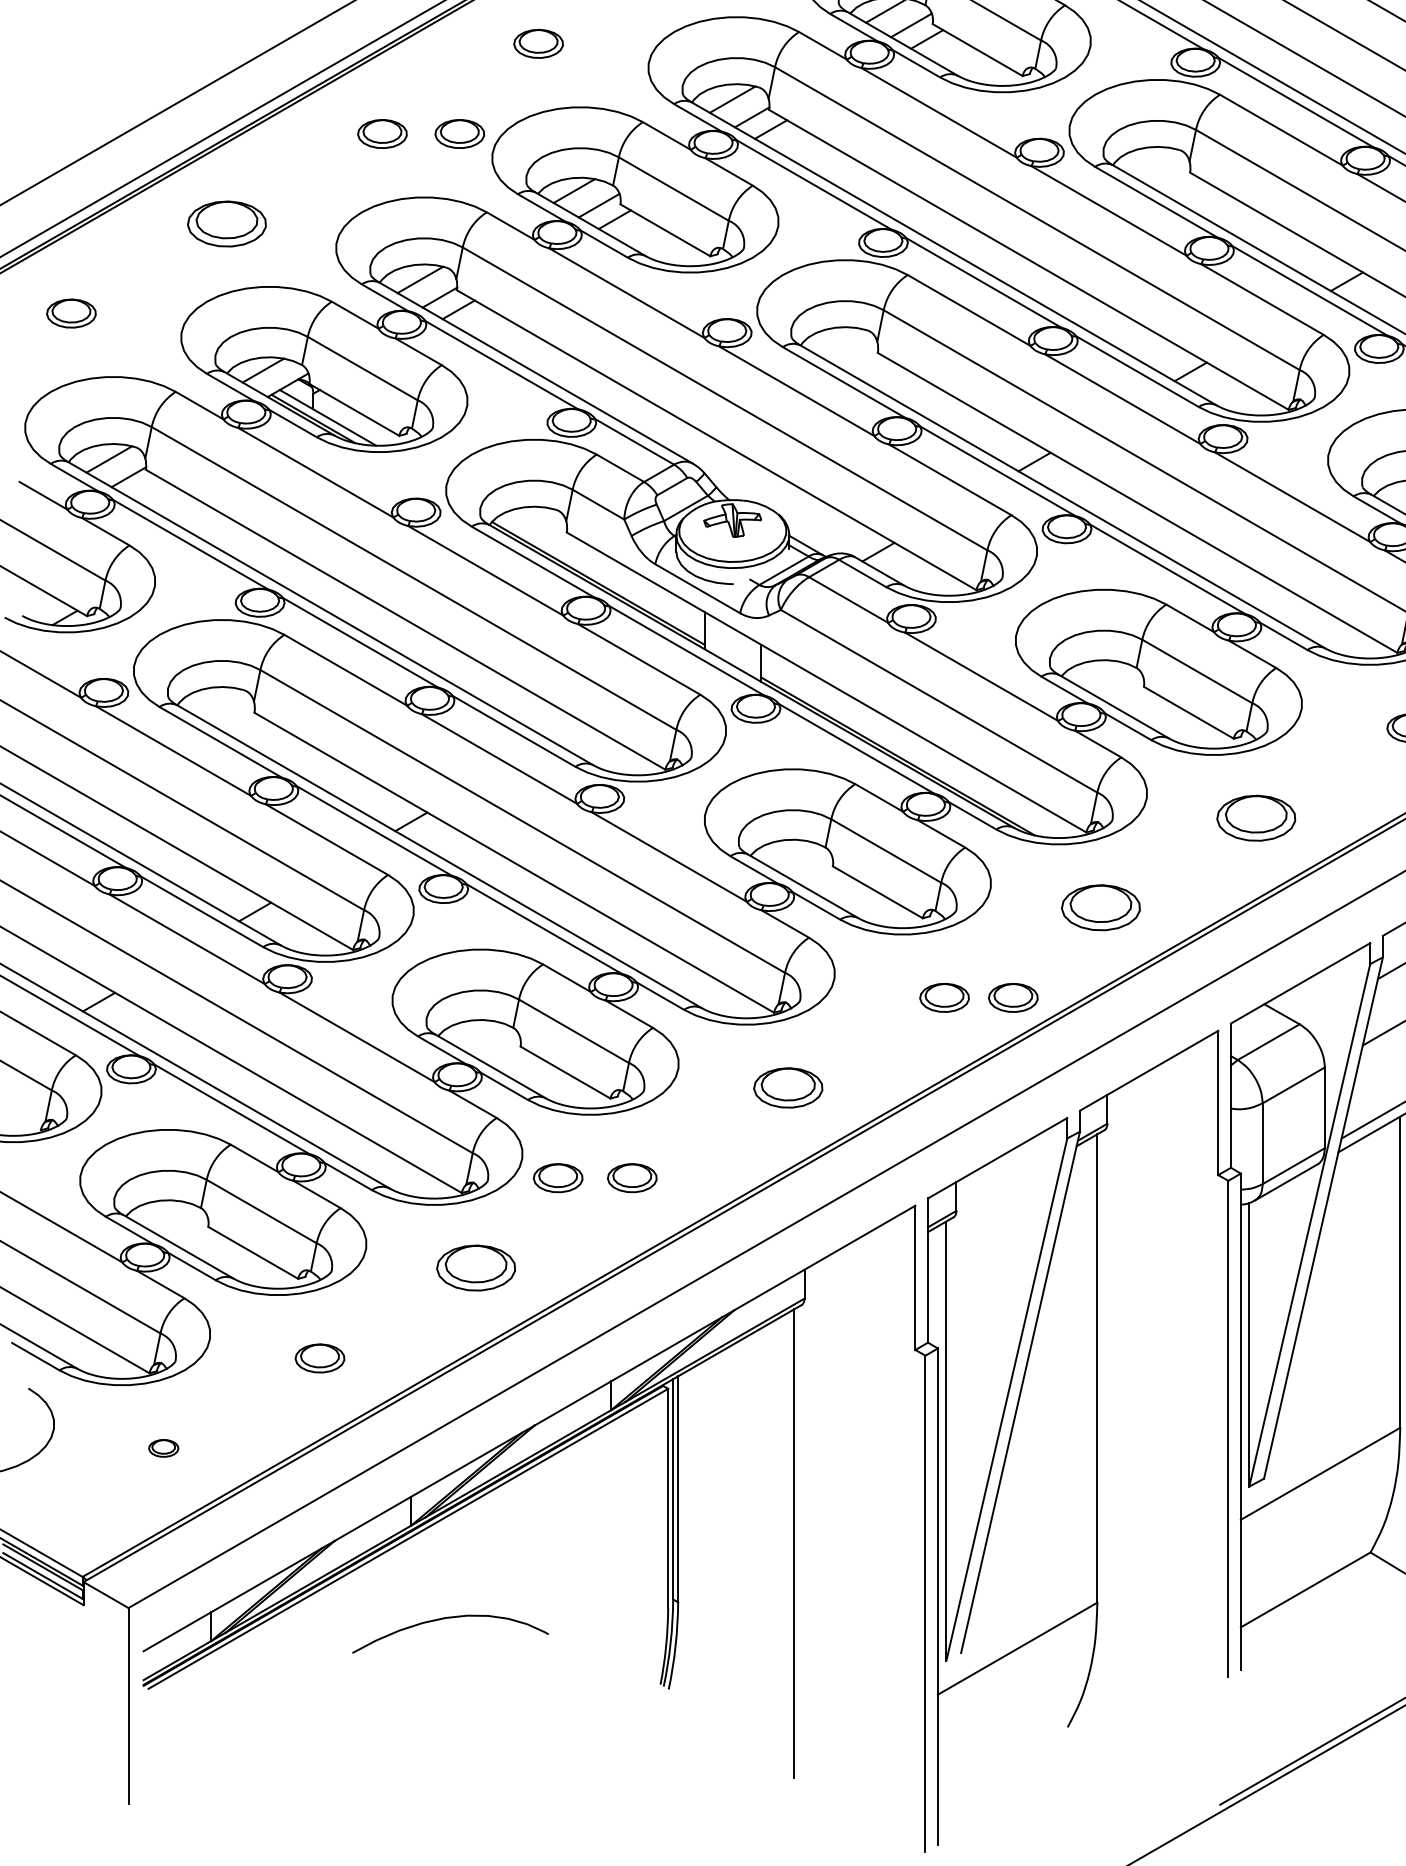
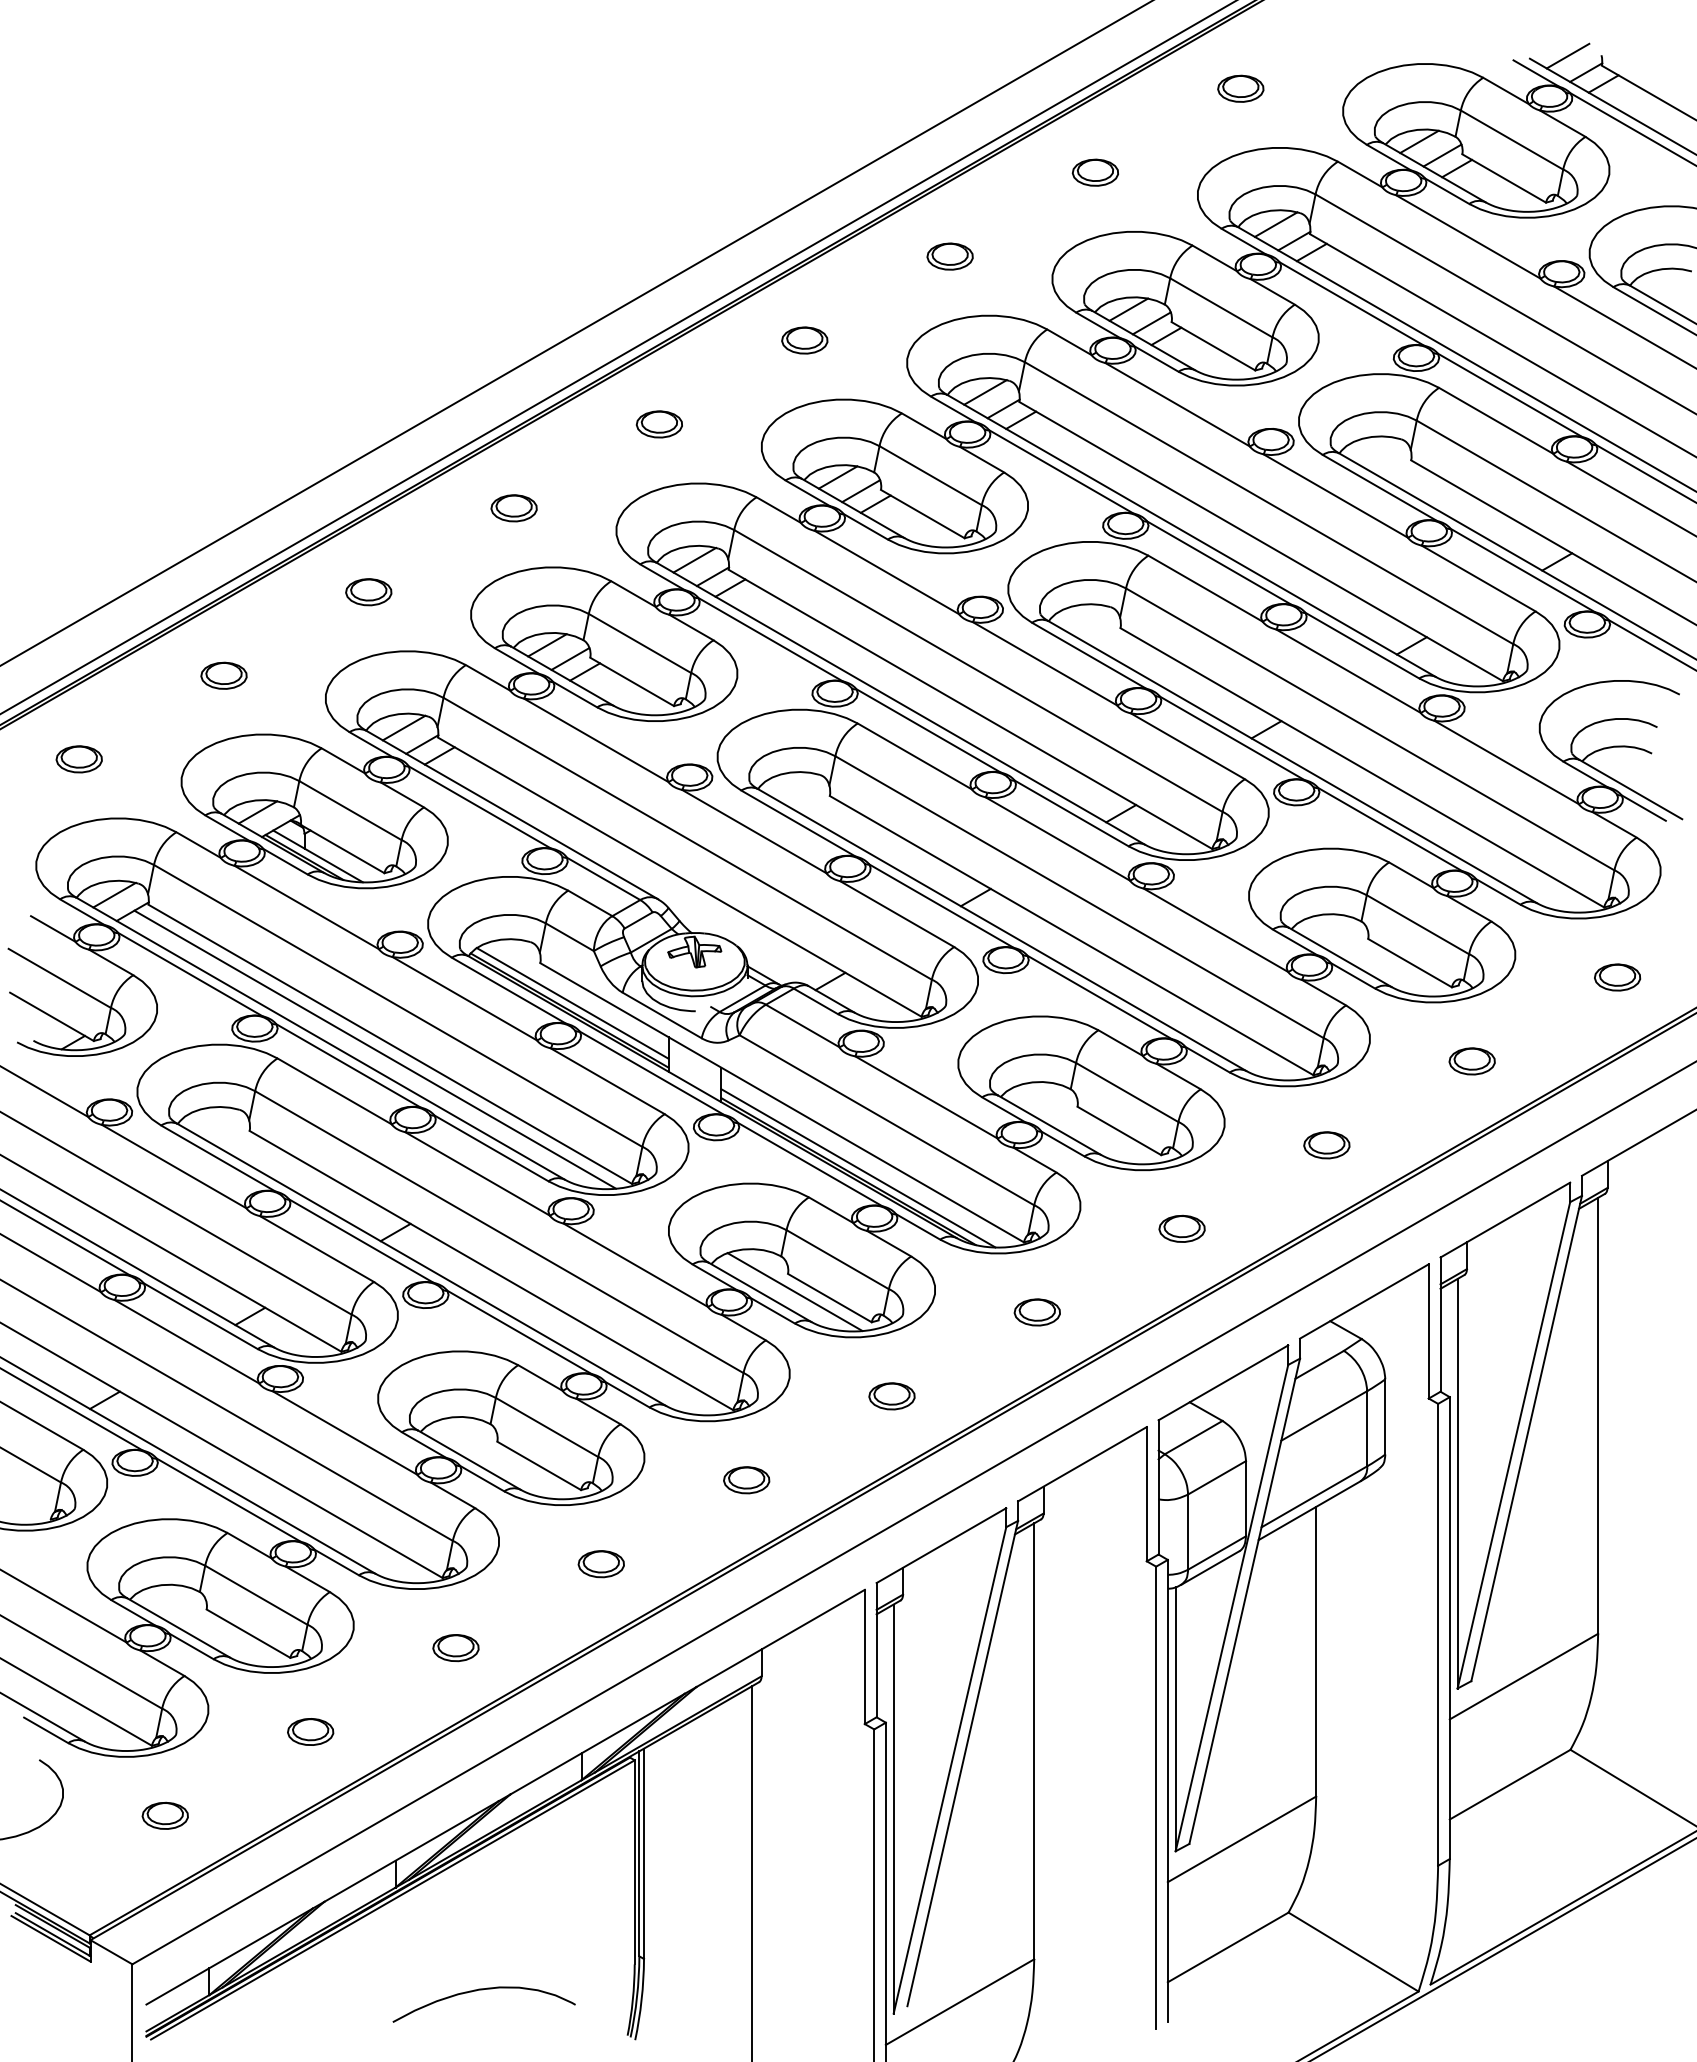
part: (459, 134) -> (440, 592), removed
part: (226, 223) -> (223, 675), size x0.62
line: (601, 575) -> (572, 1003), added
line: (389, 625) -> (375, 1049), added
line: (908, 753) -> (858, 1168), added
part: (1255, 817) -> (1181, 1228), size x0.62
line: (839, 886) -> (794, 1292), added
part: (1099, 907) -> (1036, 1312), size x0.62
part: (1012, 998) -> (955, 1396), removed
part: (788, 1088) -> (746, 1480), size x0.71
part: (557, 1178) -> (531, 1564), removed
part: (475, 1268) -> (455, 1648), size x0.62
part: (163, 1448) -> (164, 1815), size x1.67
curve: (449, 1618) -> (483, 1990), moved

